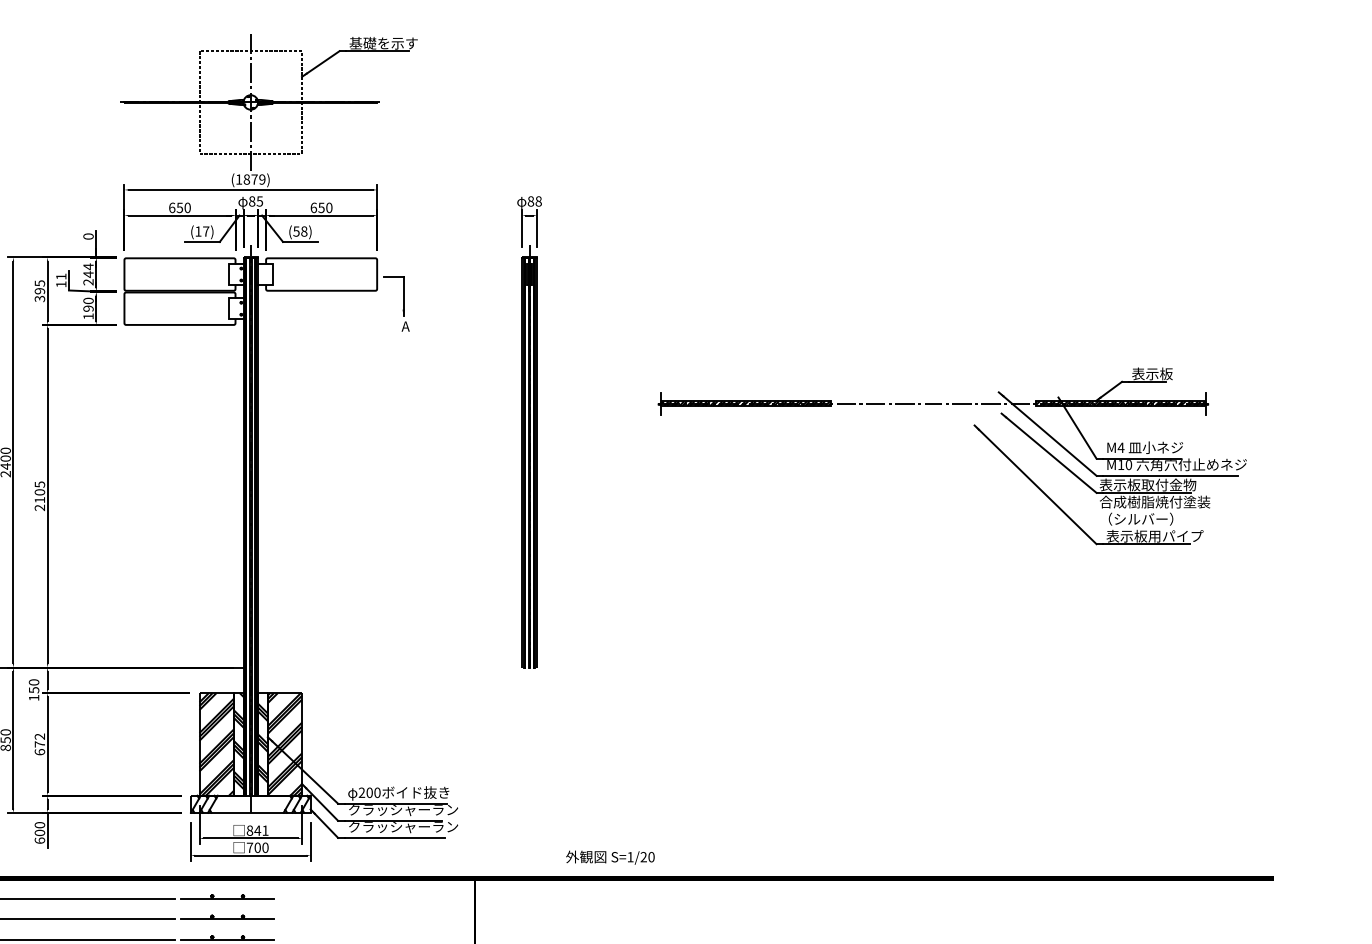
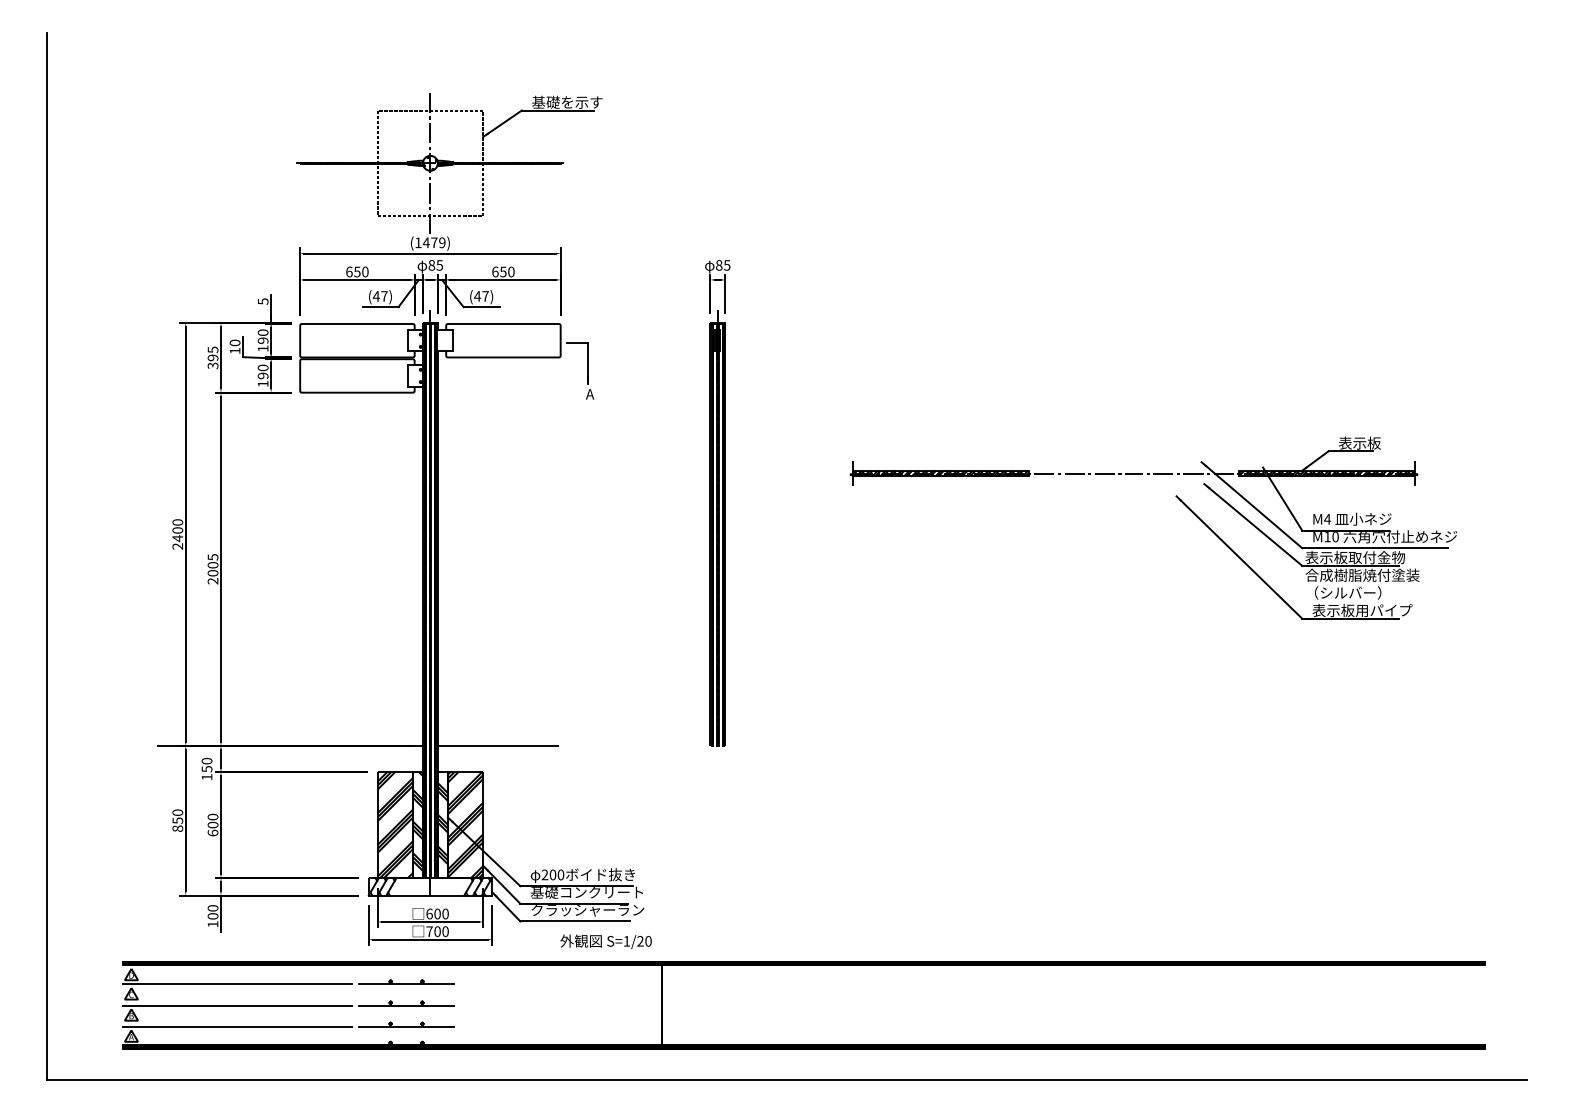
text: (246, 179) -> (425, 242), (1879) -> (1479)
text: (538, 201) -> (726, 265), 88 -> 85
text: (197, 231) -> (375, 296), (17) -> (47)
text: (300, 231) -> (481, 296), (58) -> (47)
text: (87, 236) -> (262, 301), 0 -> 5
text: (87, 274) -> (262, 340), 244 -> 190
text: (60, 276) -> (234, 342), 11 -> 10
text: (39, 500) -> (212, 573), 2105 -> 2005
line: (315, 667) -> (497, 745), added
text: (39, 739) -> (212, 820), 672 -> 600
text: (403, 809) -> (587, 892), クラッシャーラン -> 基礎コンクリート
text: (257, 830) -> (437, 913), 841 -> 600
text: (39, 840) -> (212, 924), 600 -> 100
text: (609, 857) -> (605, 941), moved

